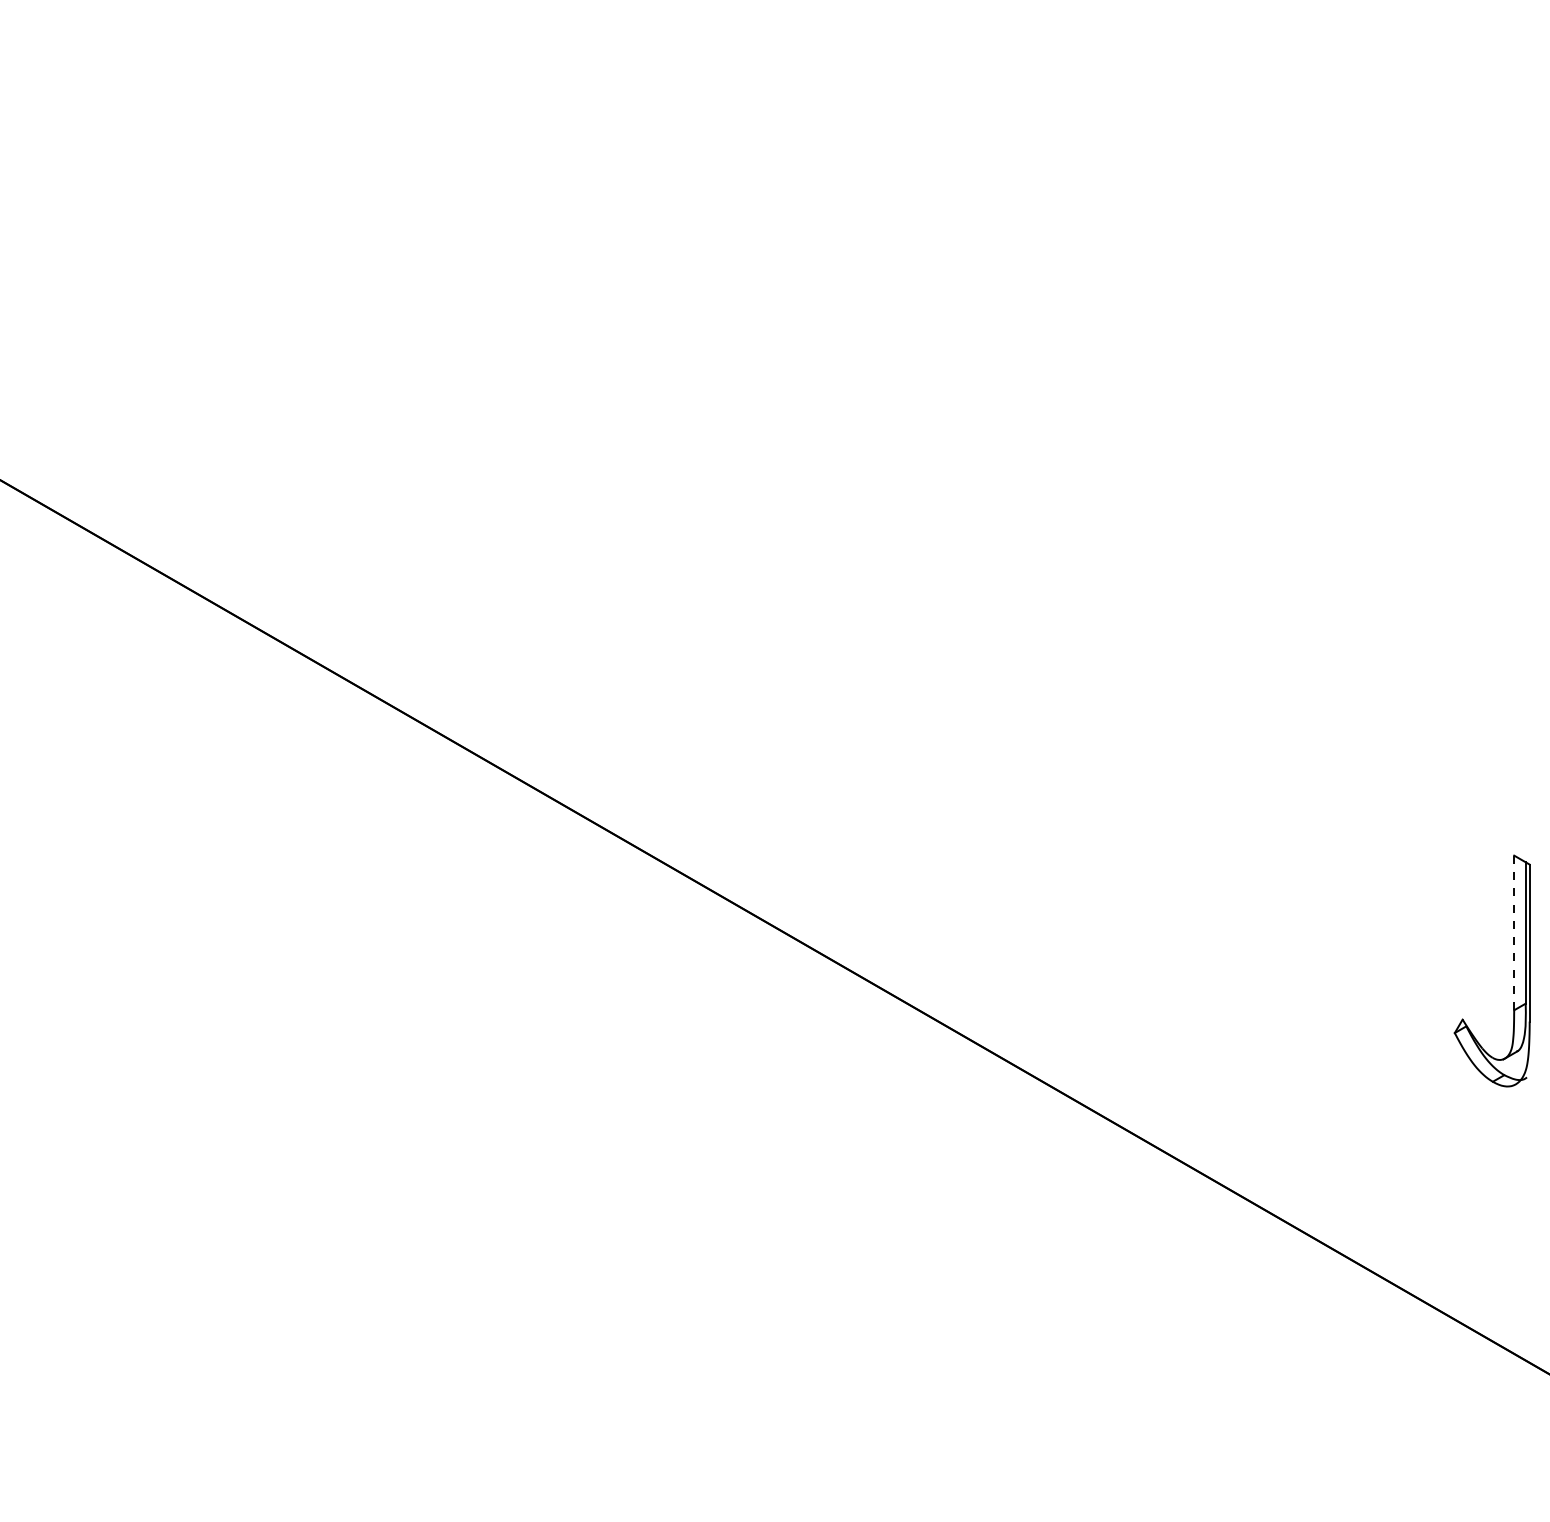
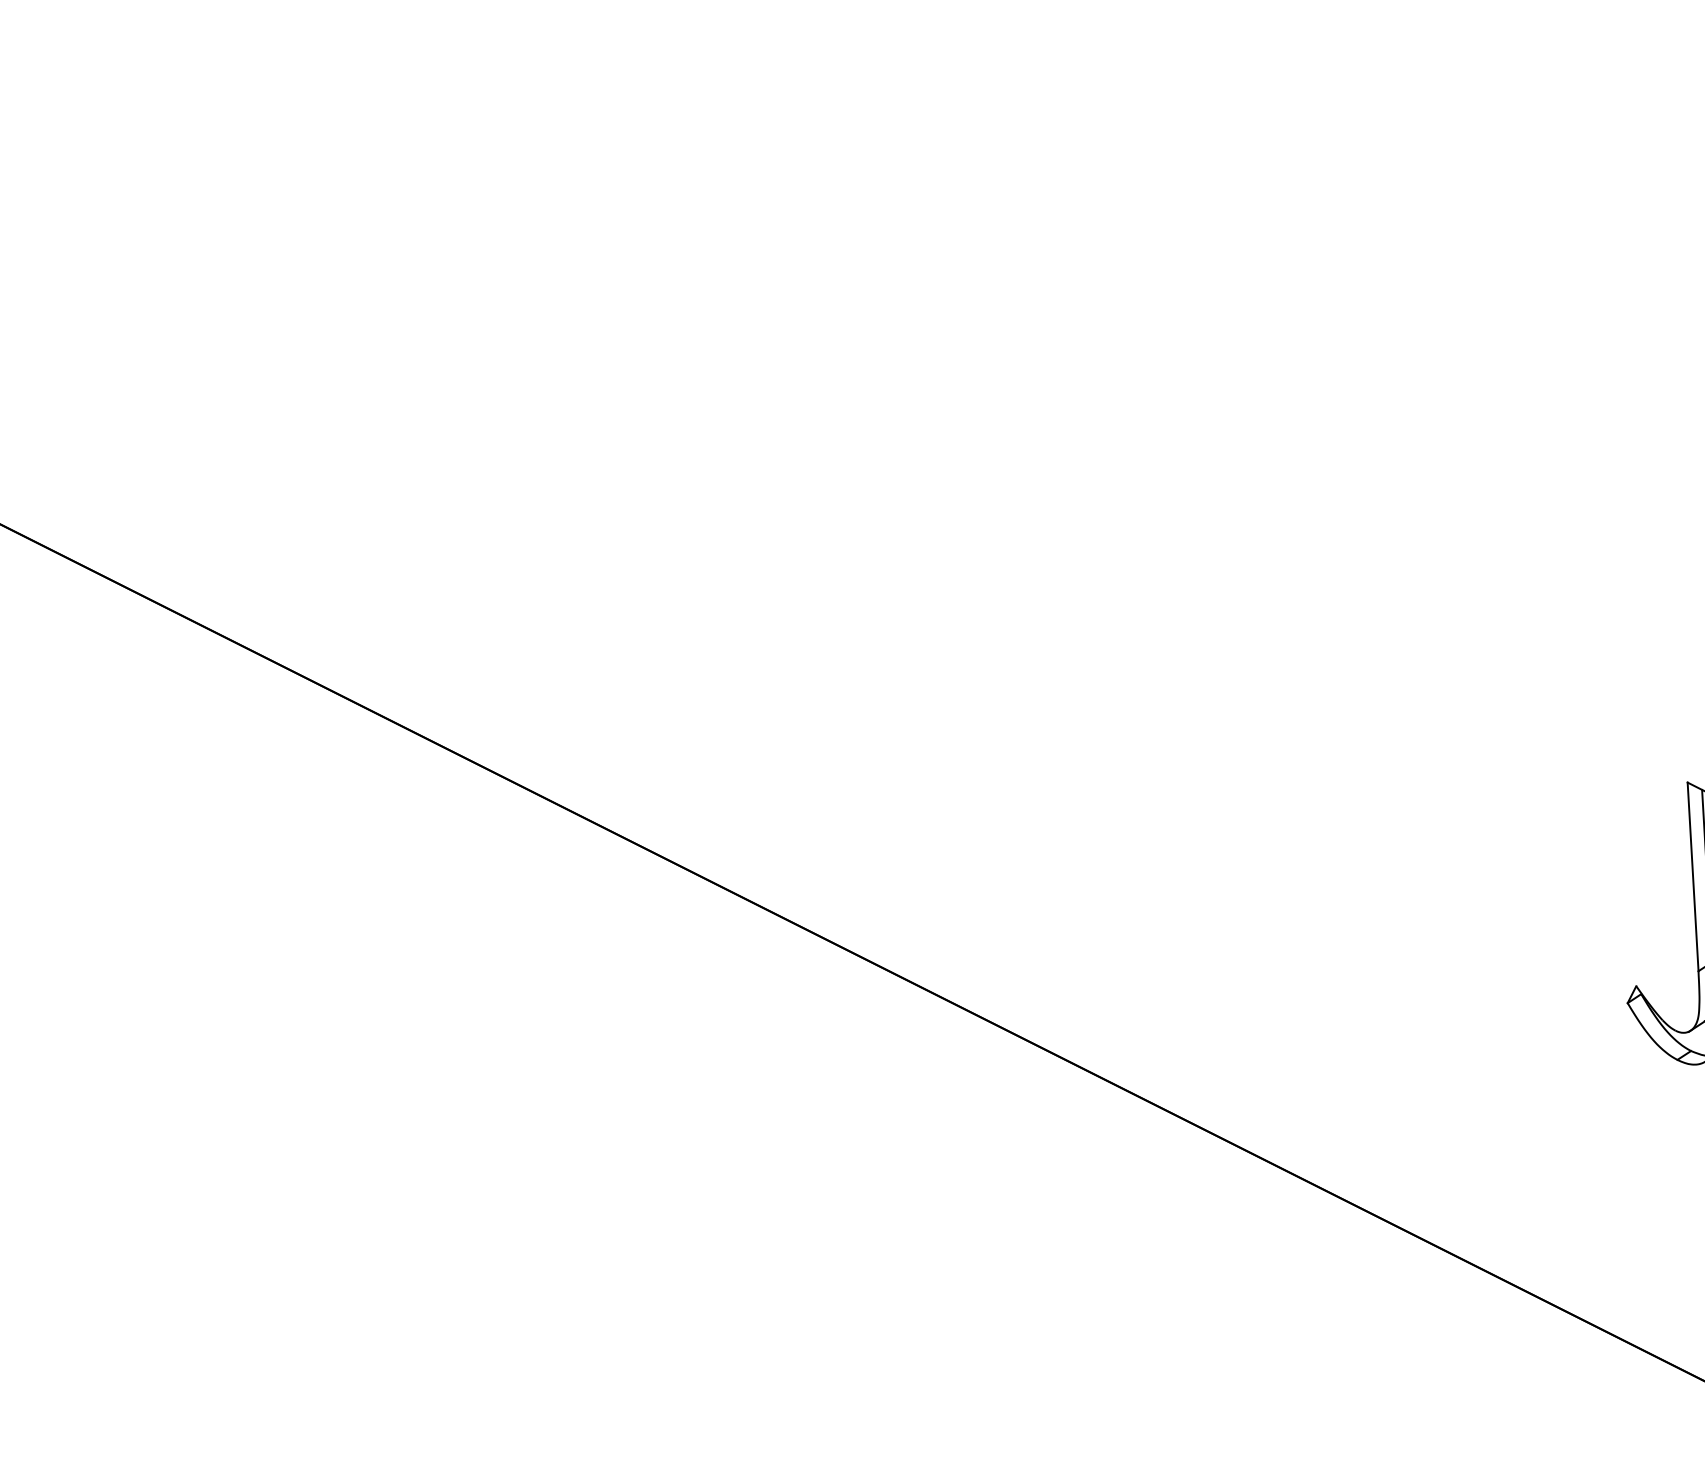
line: (1514, 932) -> (1693, 876), dashed -> solid

